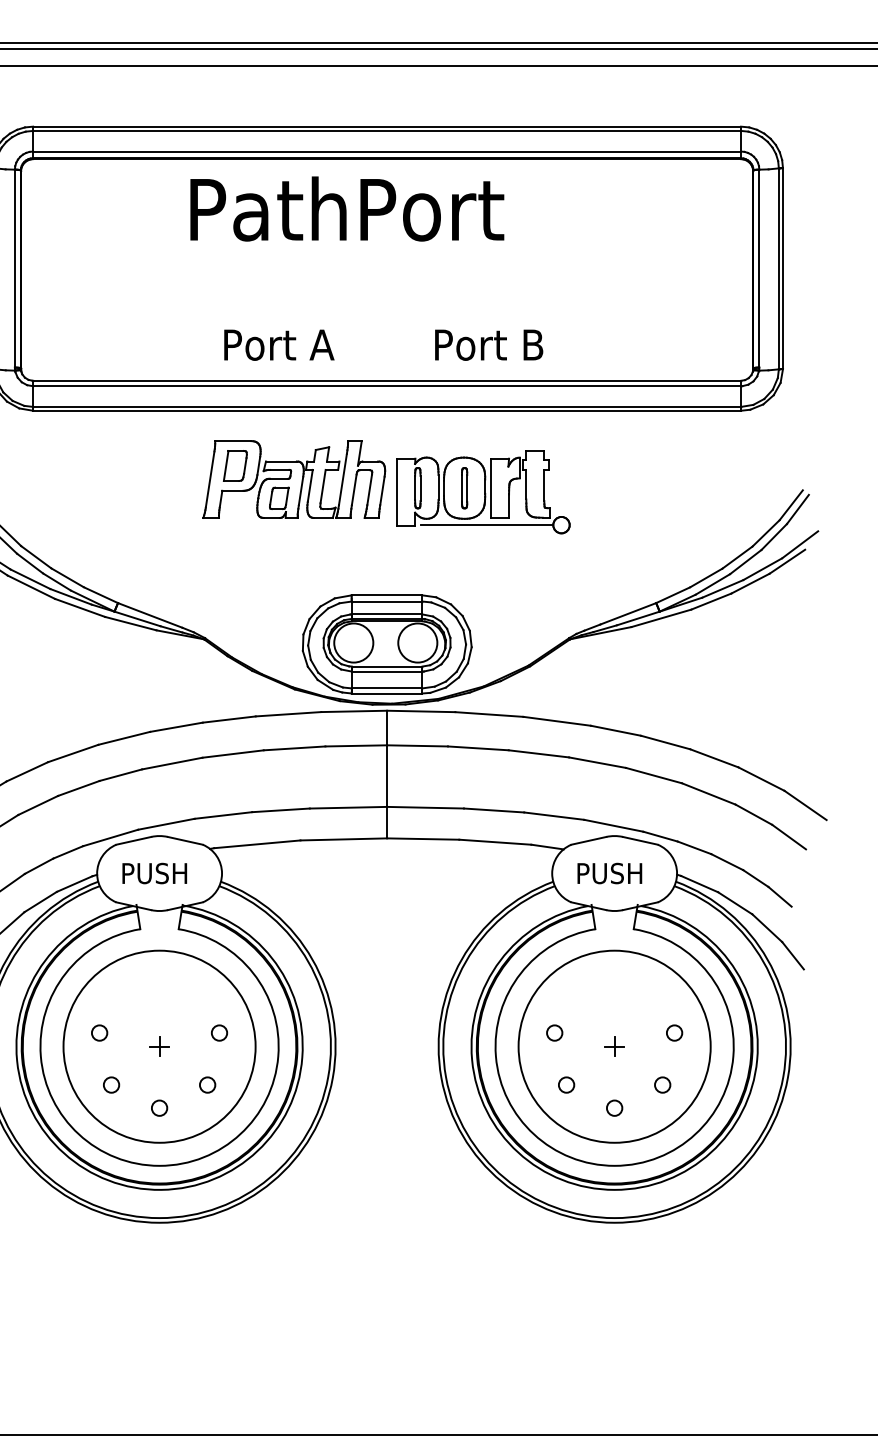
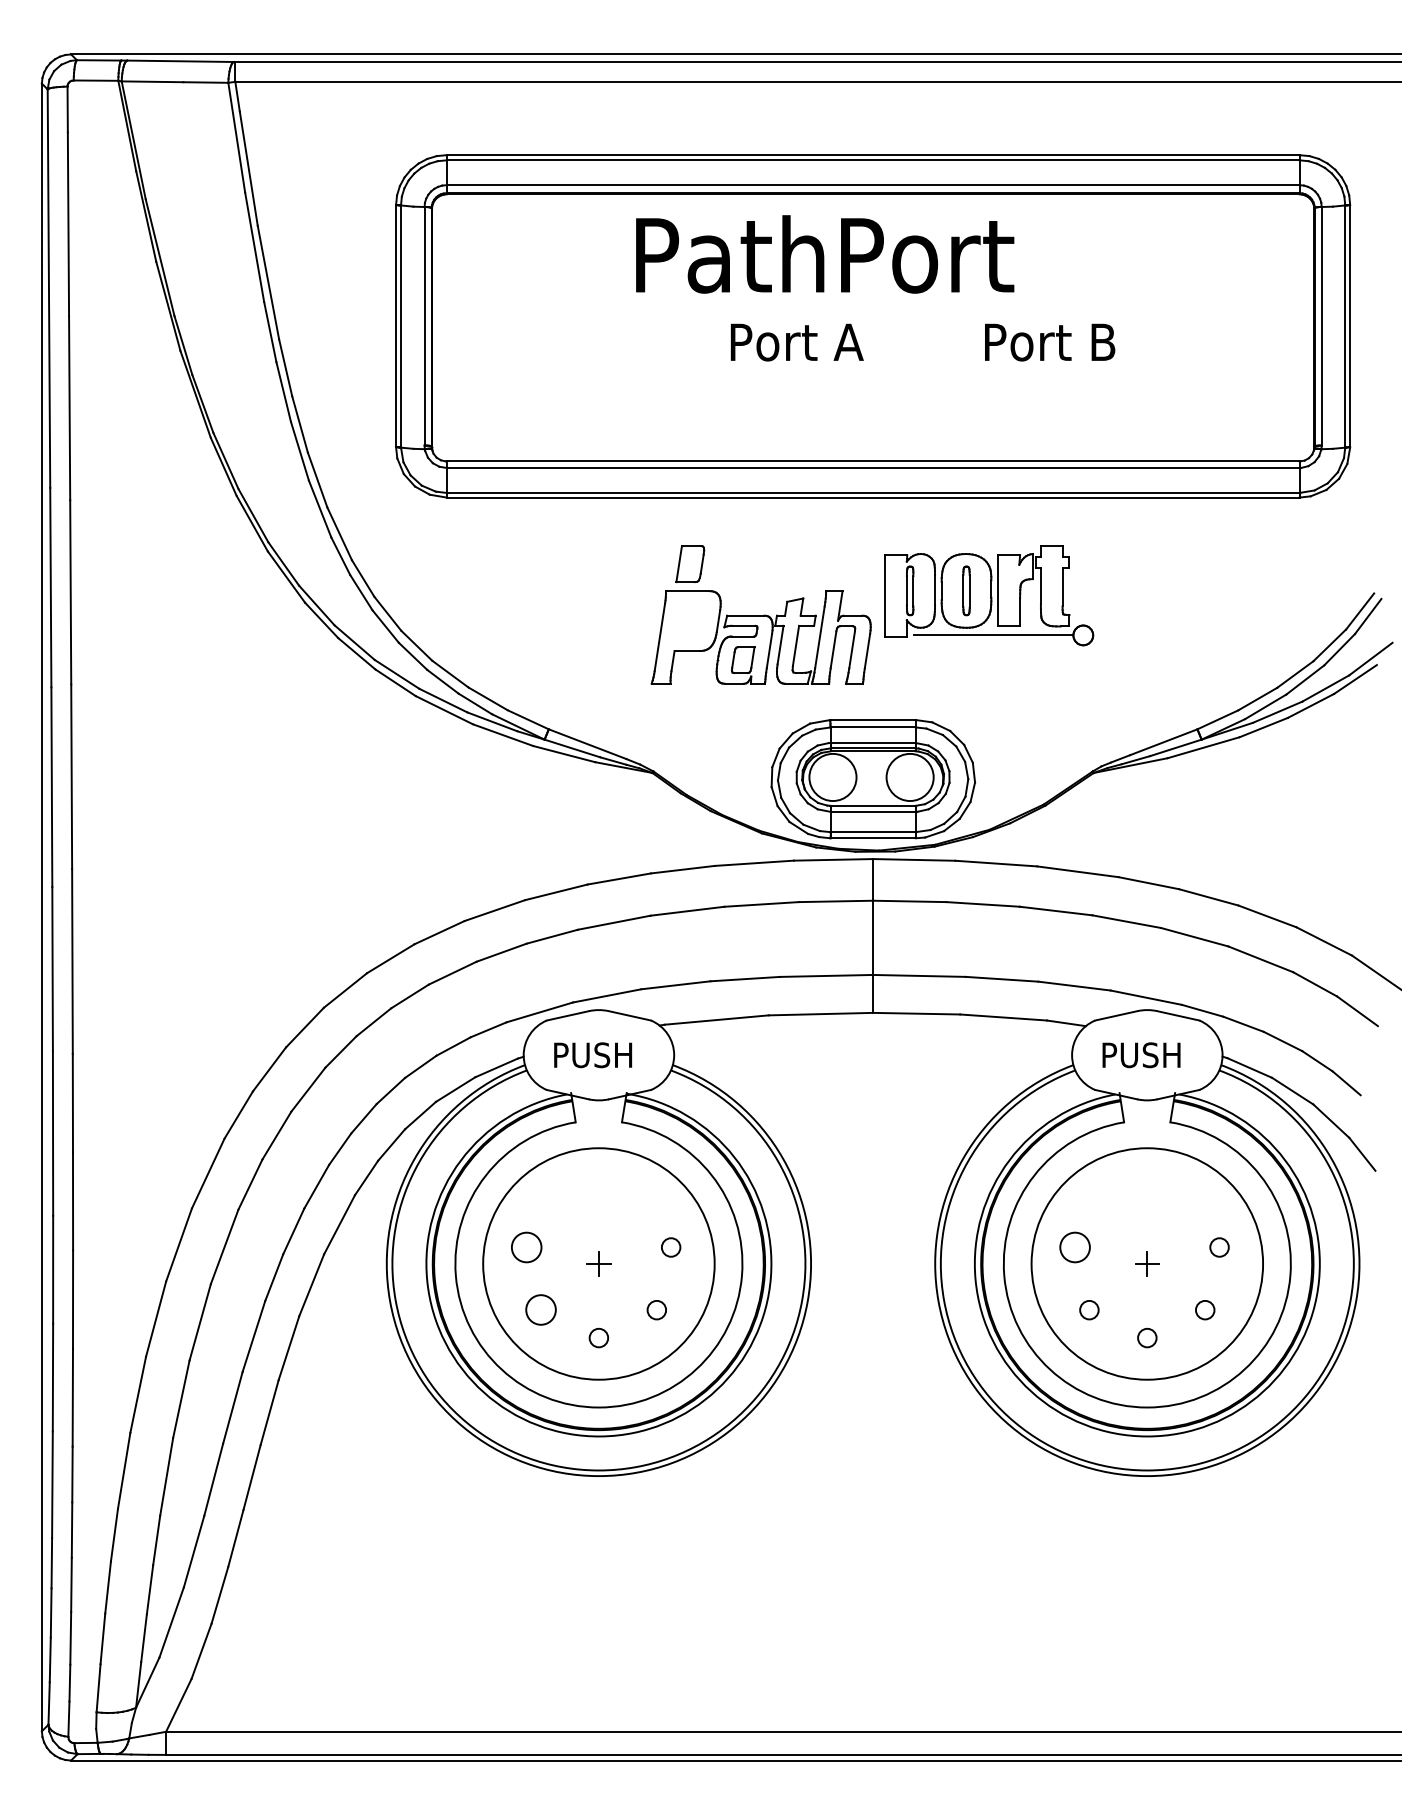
text: (383, 345) -> (922, 342), moved
part: (293, 479) -> (760, 637), moved
circle: (99, 1033) -> (526, 1247), size x1.6
circle: (554, 1033) -> (1074, 1247), size x1.6
circle: (111, 1085) -> (540, 1310), size x1.6

